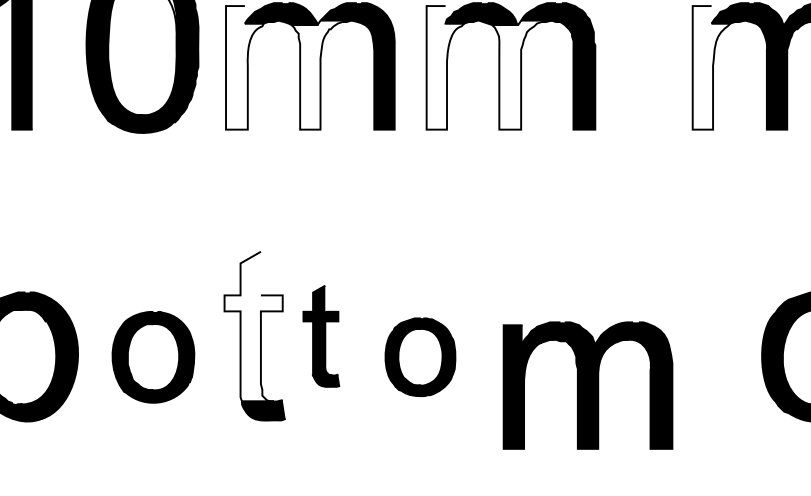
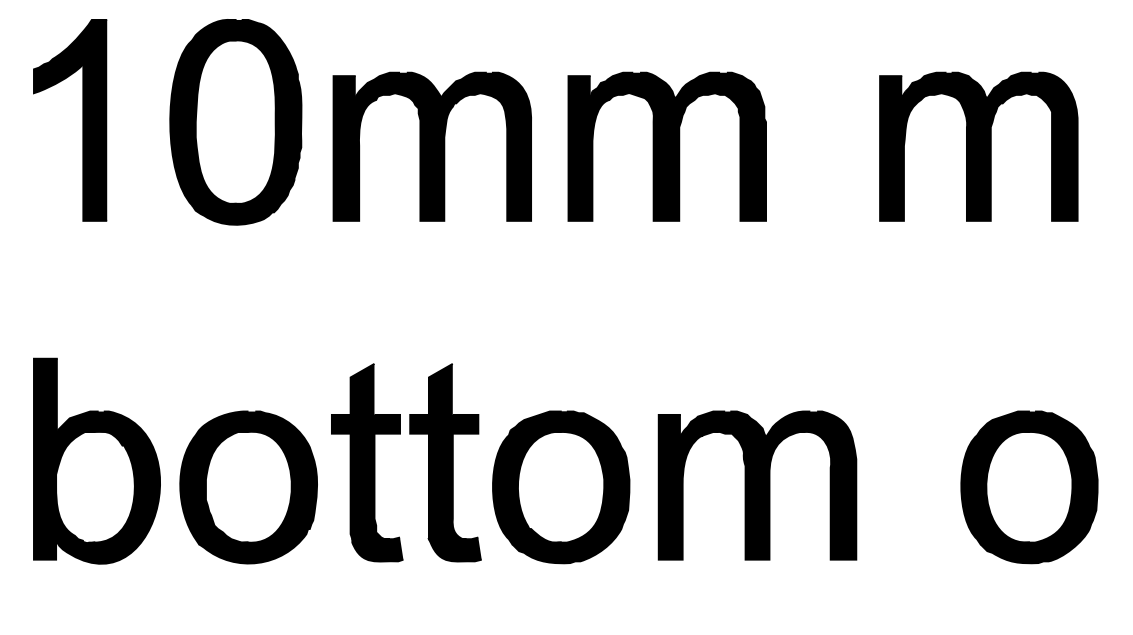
fill: (244, 67) -> (355, 148), added
fill: (445, 67) -> (590, 148), added
fill: (711, 67) -> (902, 148), added
fill: (321, 74) -> (445, 156), added
fill: (521, 74) -> (679, 156), added
fill: (253, 326) -> (365, 451), added
part: (321, 336) -> (445, 462), size x1.67
part: (153, 357) -> (248, 487), size x1.43
part: (420, 357) -> (561, 487), size x1.67
part: (588, 385) -> (757, 485), moved

